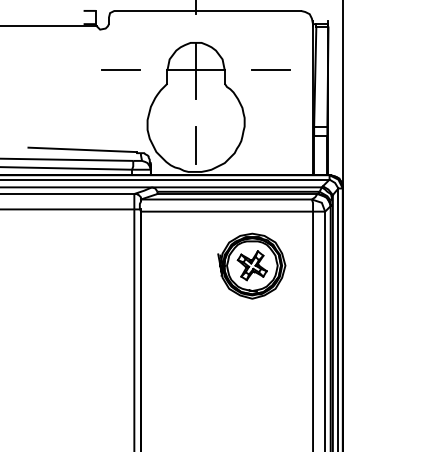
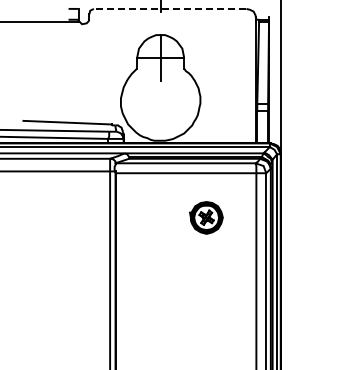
line: (206, 10) -> (169, 8), solid -> dashed
line: (120, 70) -> (98, 57), removed
line: (270, 70) -> (221, 57), removed
line: (195, 144) -> (160, 118), removed
part: (252, 265) -> (206, 217), size x0.6

